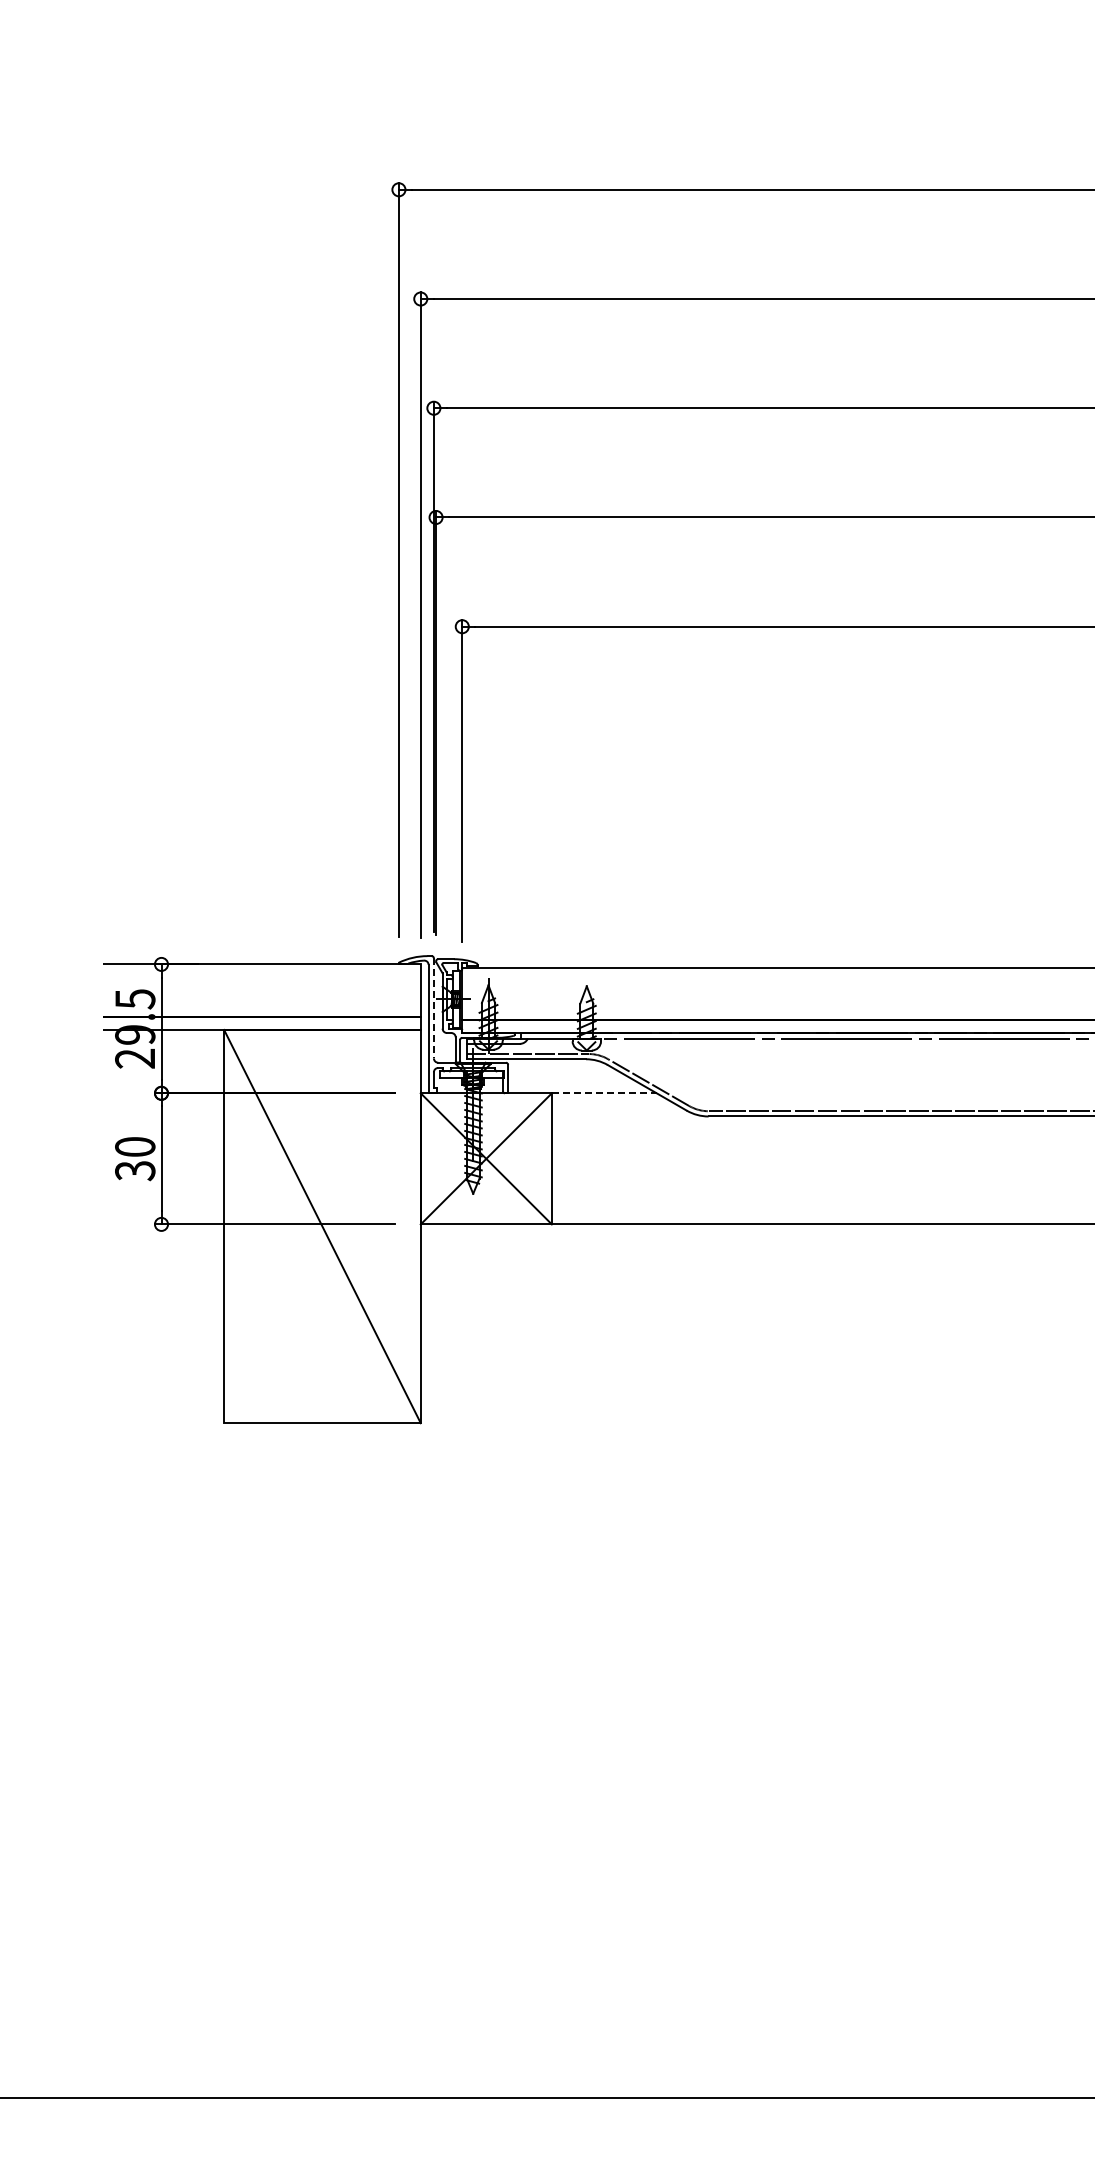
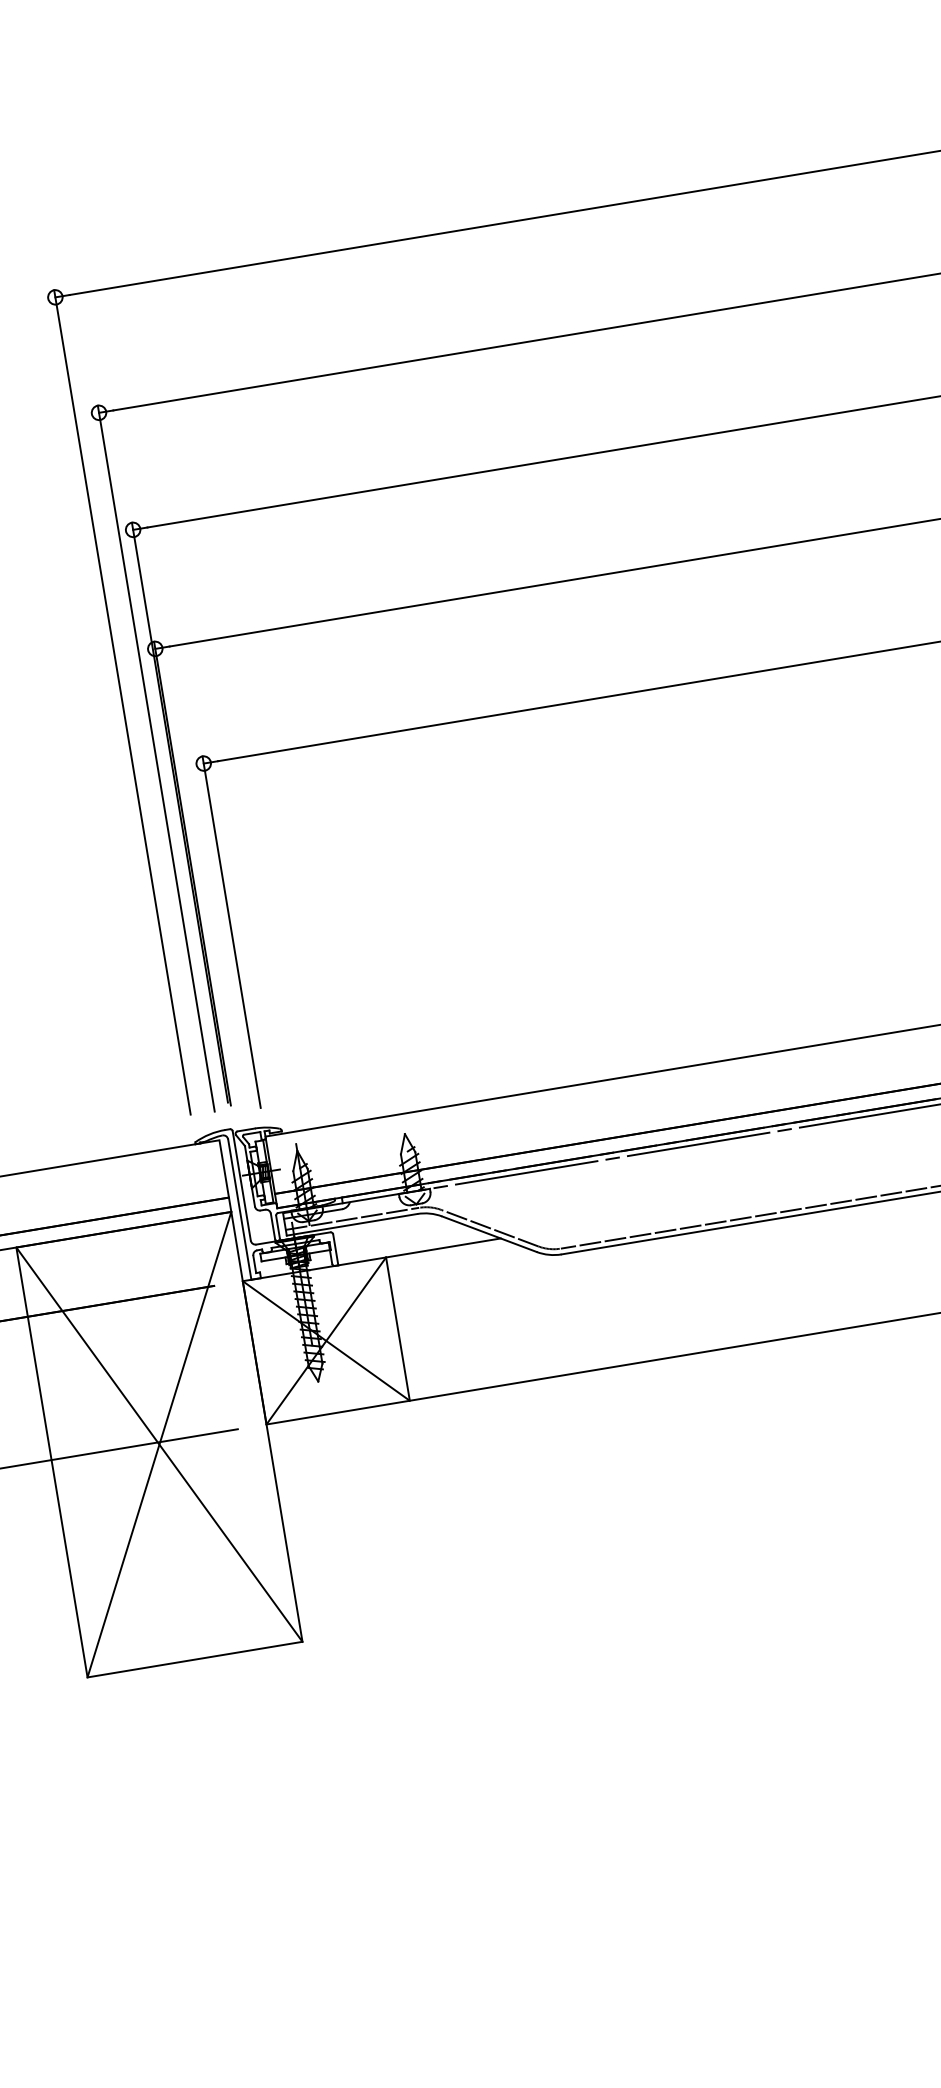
line: (433, 1008) -> (241, 1186), dashed -> solid
line: (604, 1093) -> (443, 1248), dashed -> solid
line: (322, 1226) -> (159, 1444), added

